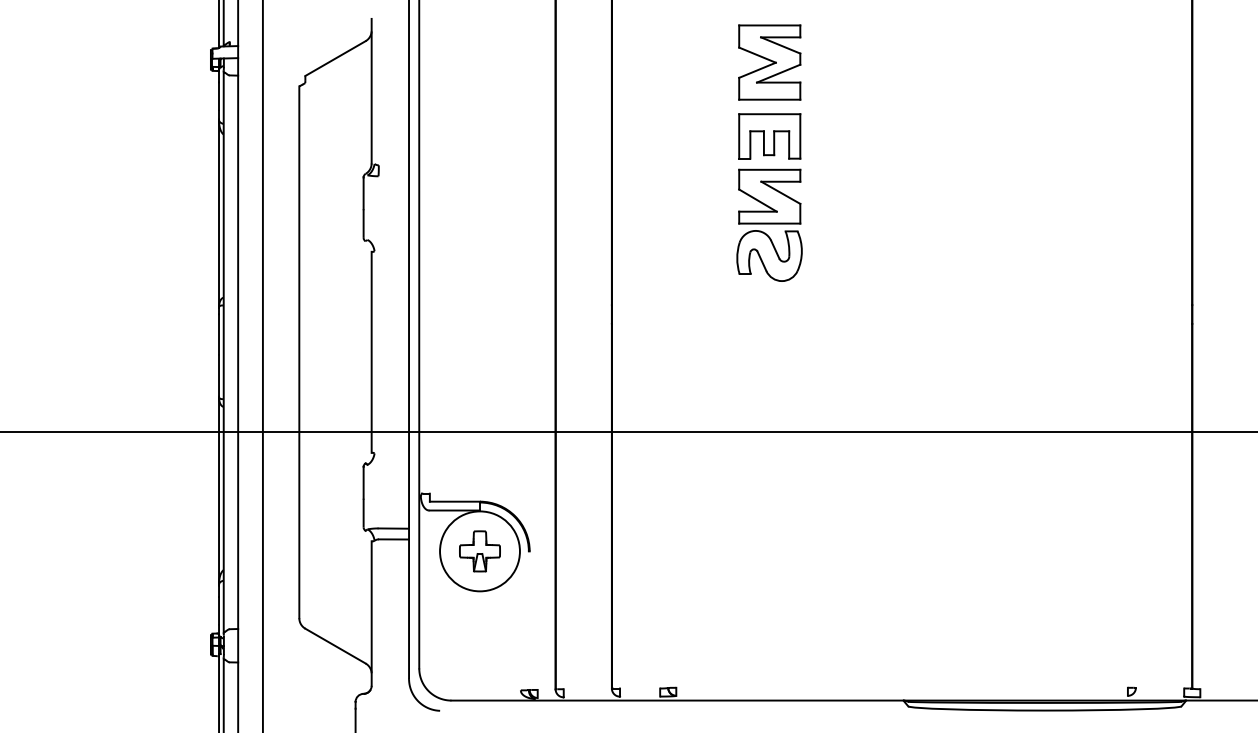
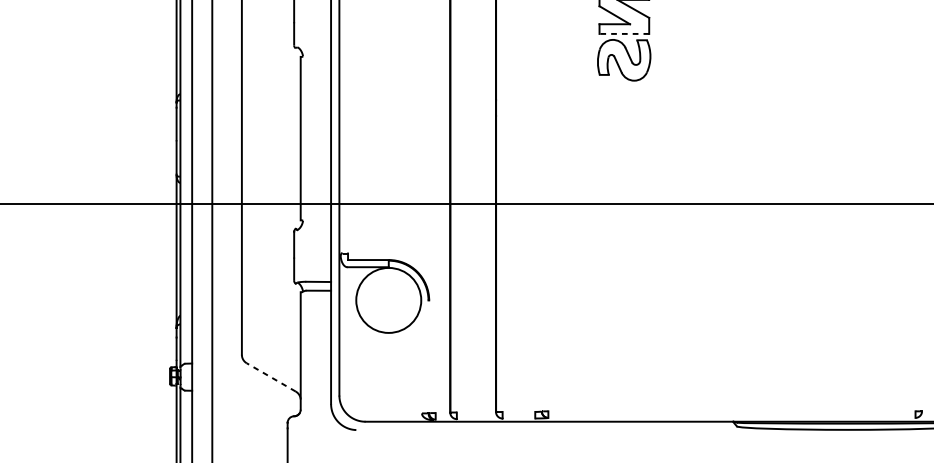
line: (769, 223) -> (624, 33), solid -> dashed
part: (479, 551) -> (388, 300), removed
line: (335, 646) -> (271, 377), solid -> dashed

